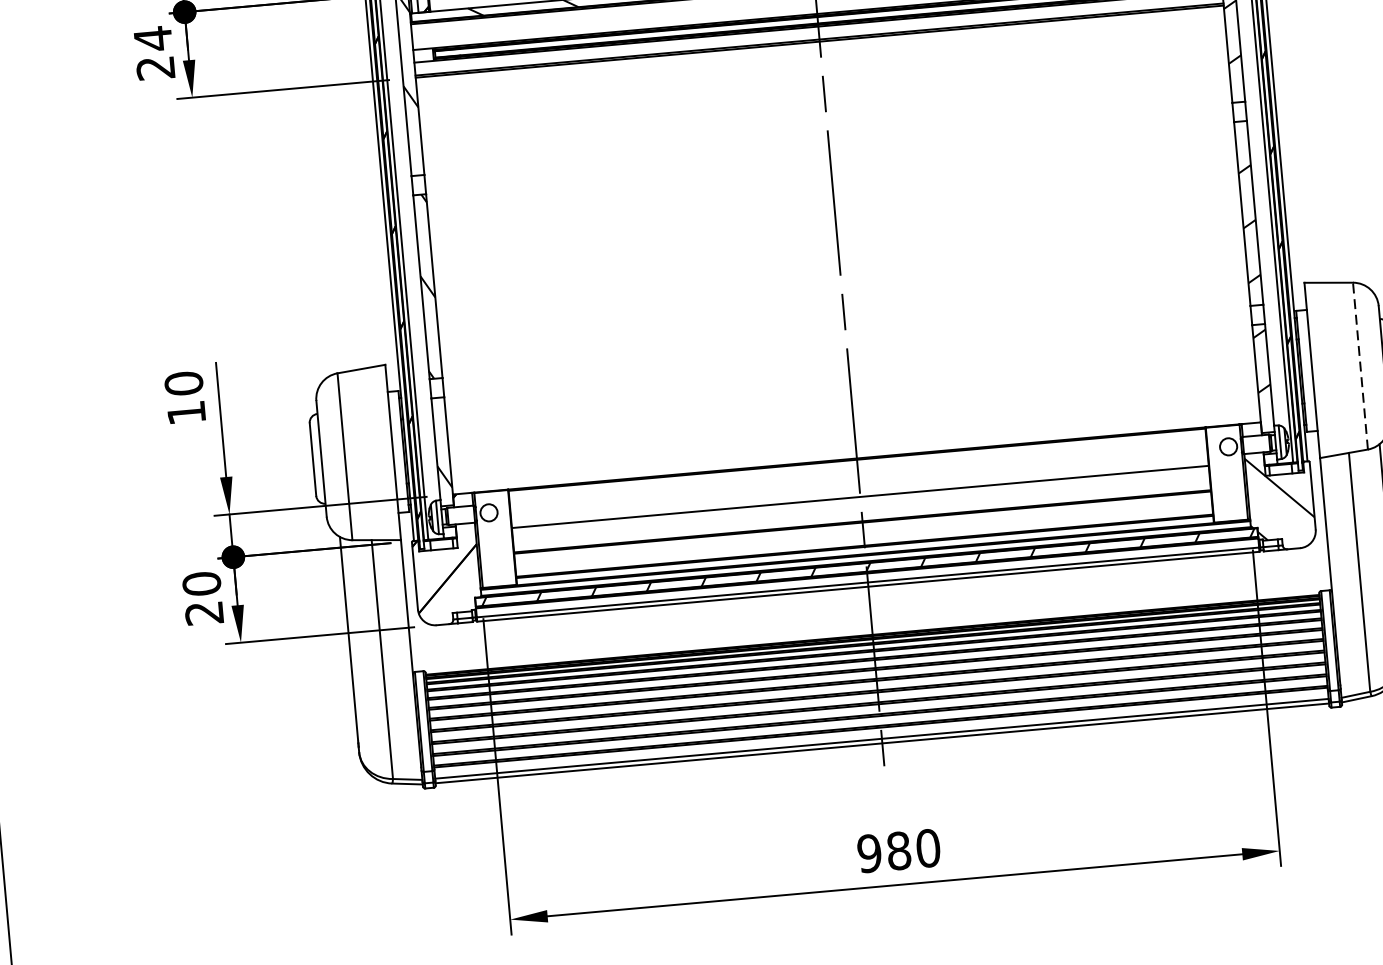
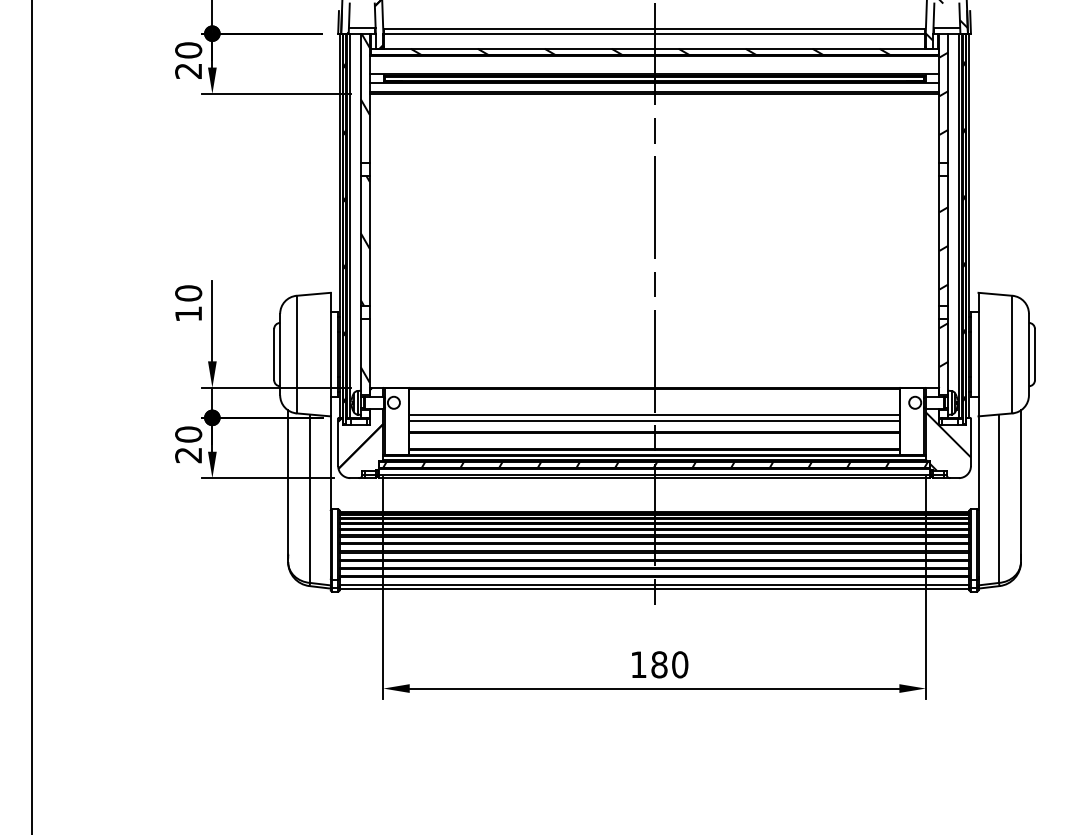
text: (152, 39) -> (188, 50), 24 -> 20
line: (1360, 365) -> (1012, 354), dashed -> solid
line: (860, 504) -> (654, 420), added
text: (869, 853) -> (638, 664), 980 -> 180

